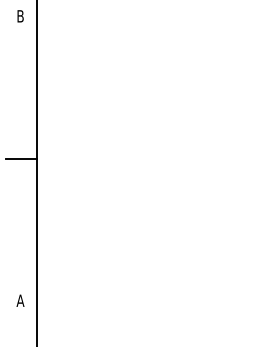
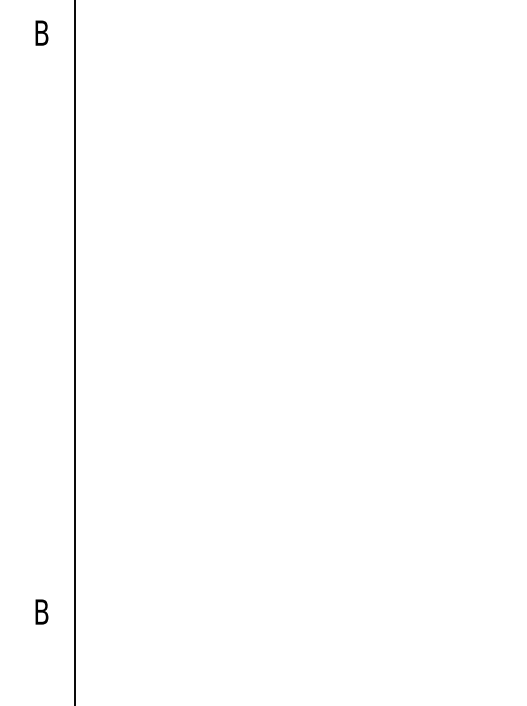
line: (21, 158) -> (43, 322), removed
text: (20, 300) -> (41, 611), A -> B

